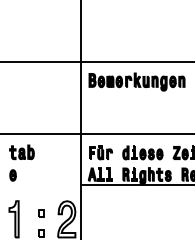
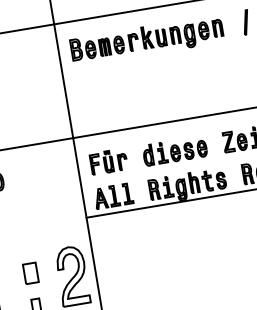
part: (41, 213) -> (30, 273), size x1.6

